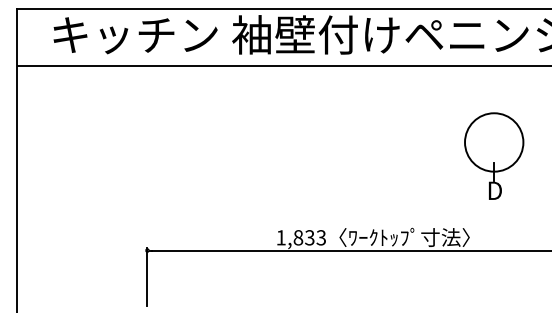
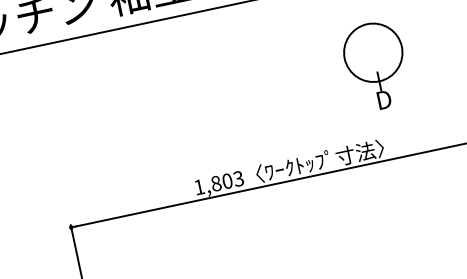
part: (494, 155) -> (376, 65), moved
text: (309, 237) -> (227, 181), 1,833 -> 1,803

